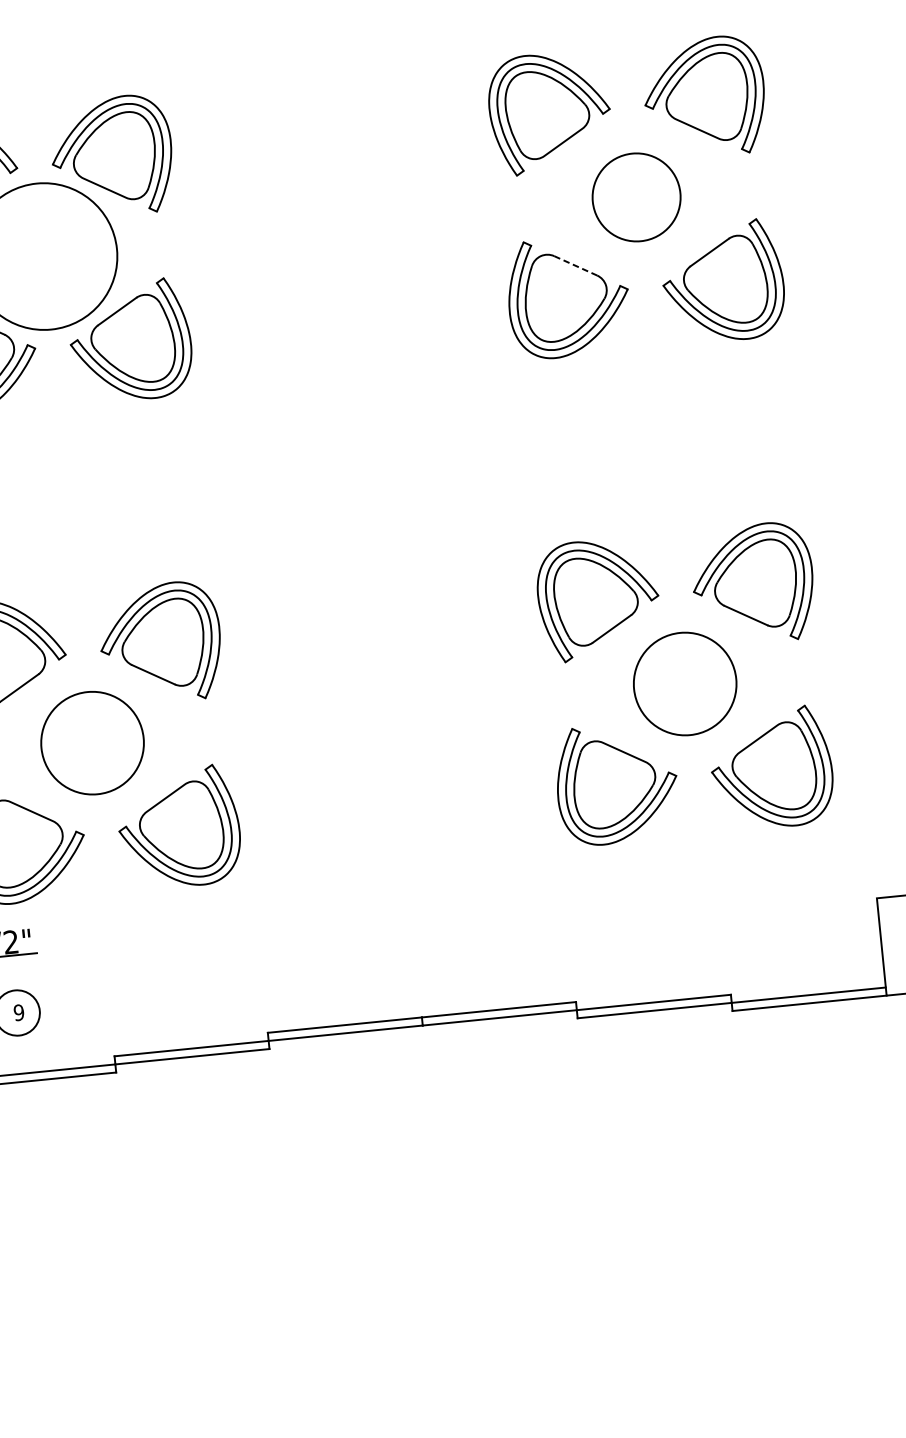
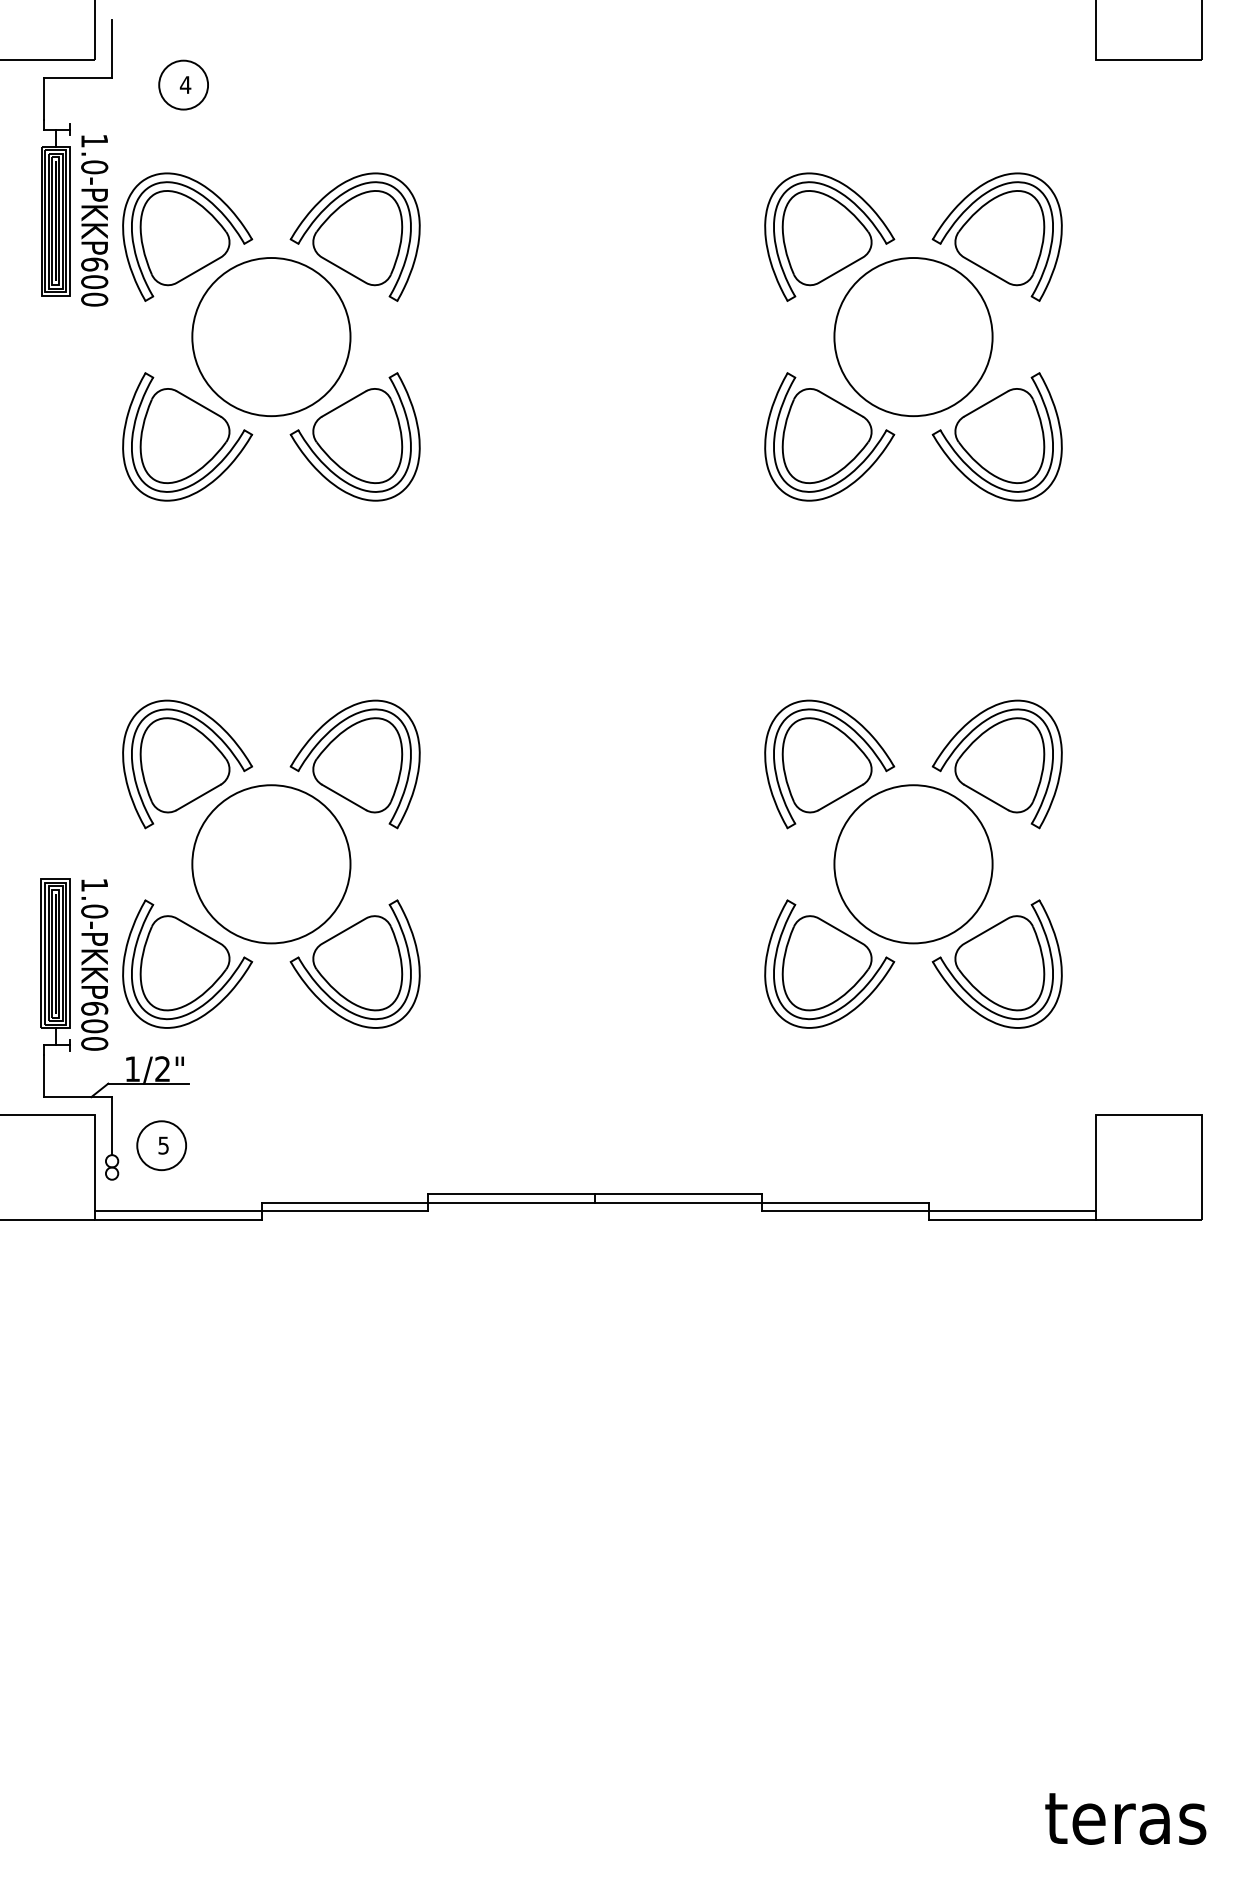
circle: (636, 197) -> (913, 337), size x1.67
line: (576, 266) -> (841, 404), dashed -> solid
circle: (685, 684) -> (913, 864), size x1.43
circle: (92, 743) -> (271, 864), size x1.43
text: (18, 1012) -> (163, 1145), 9 -> 5

